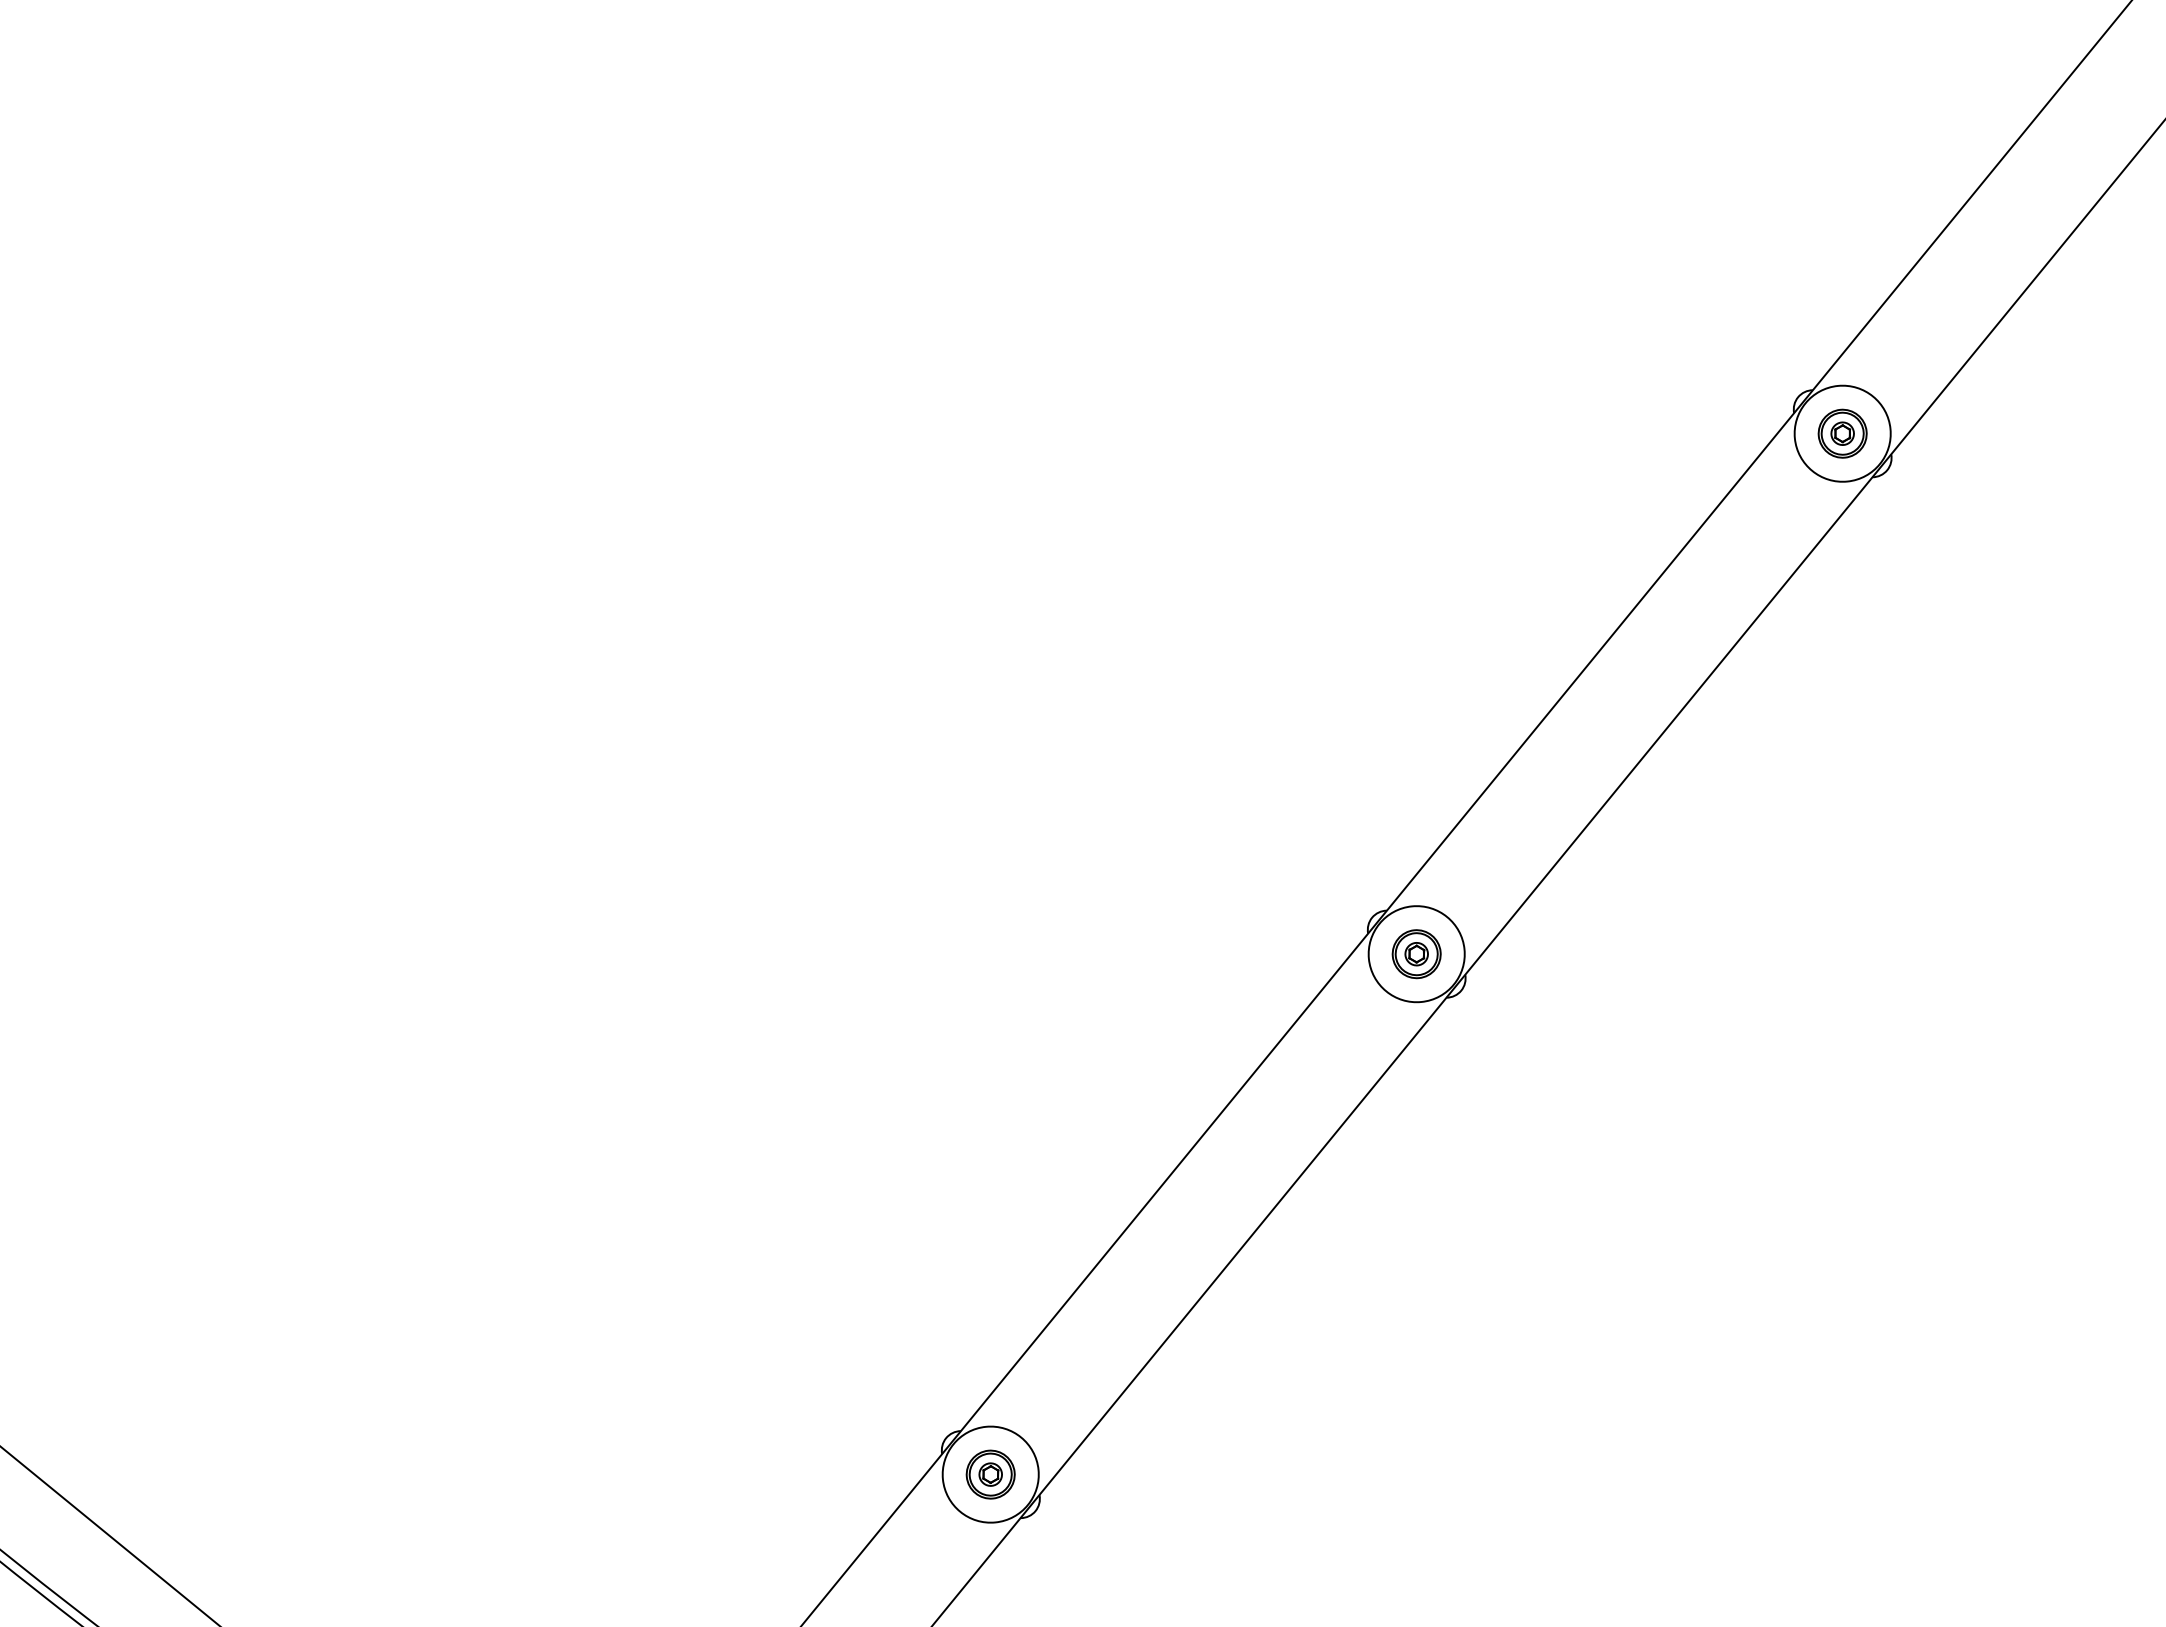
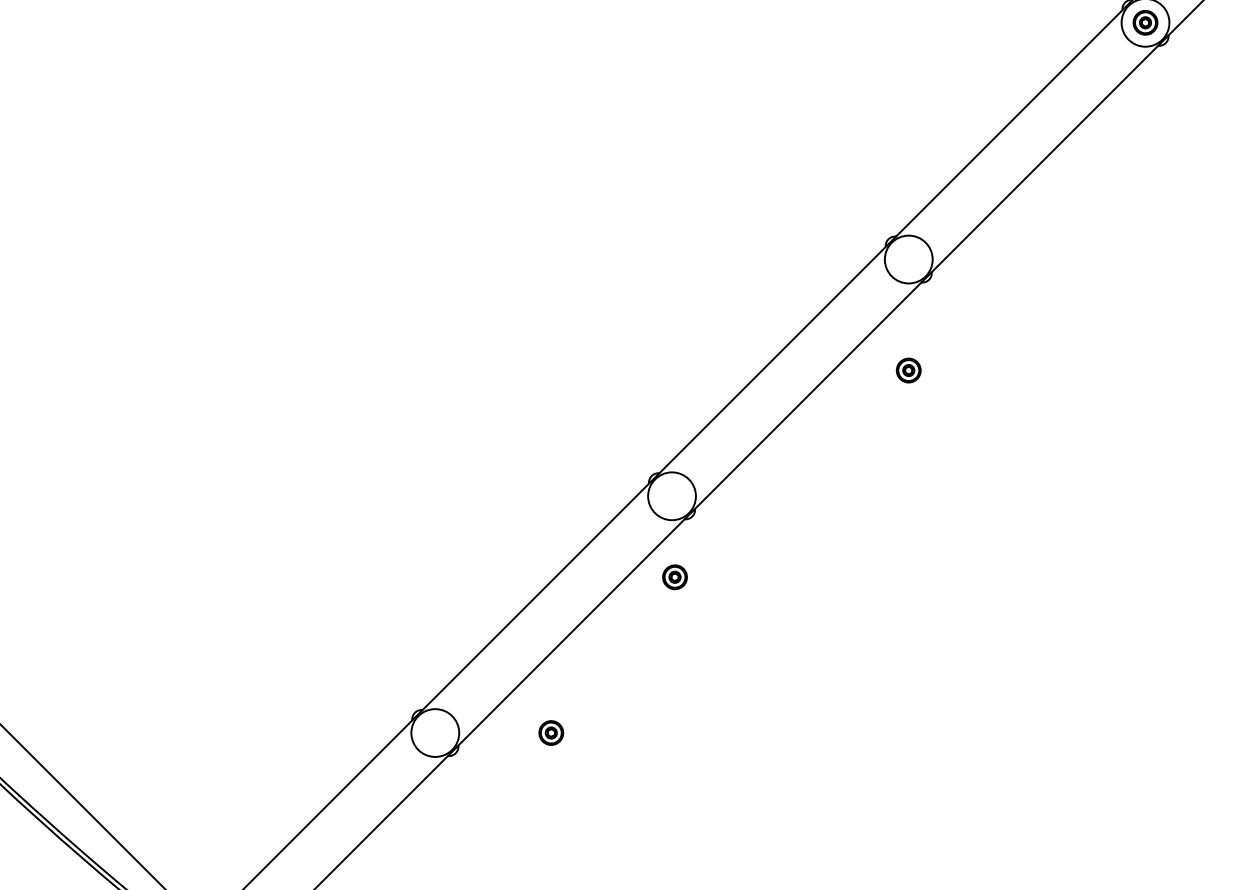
part: (1842, 433) -> (908, 370), moved
part: (1415, 954) -> (674, 577), moved
part: (991, 1473) -> (551, 732), moved

